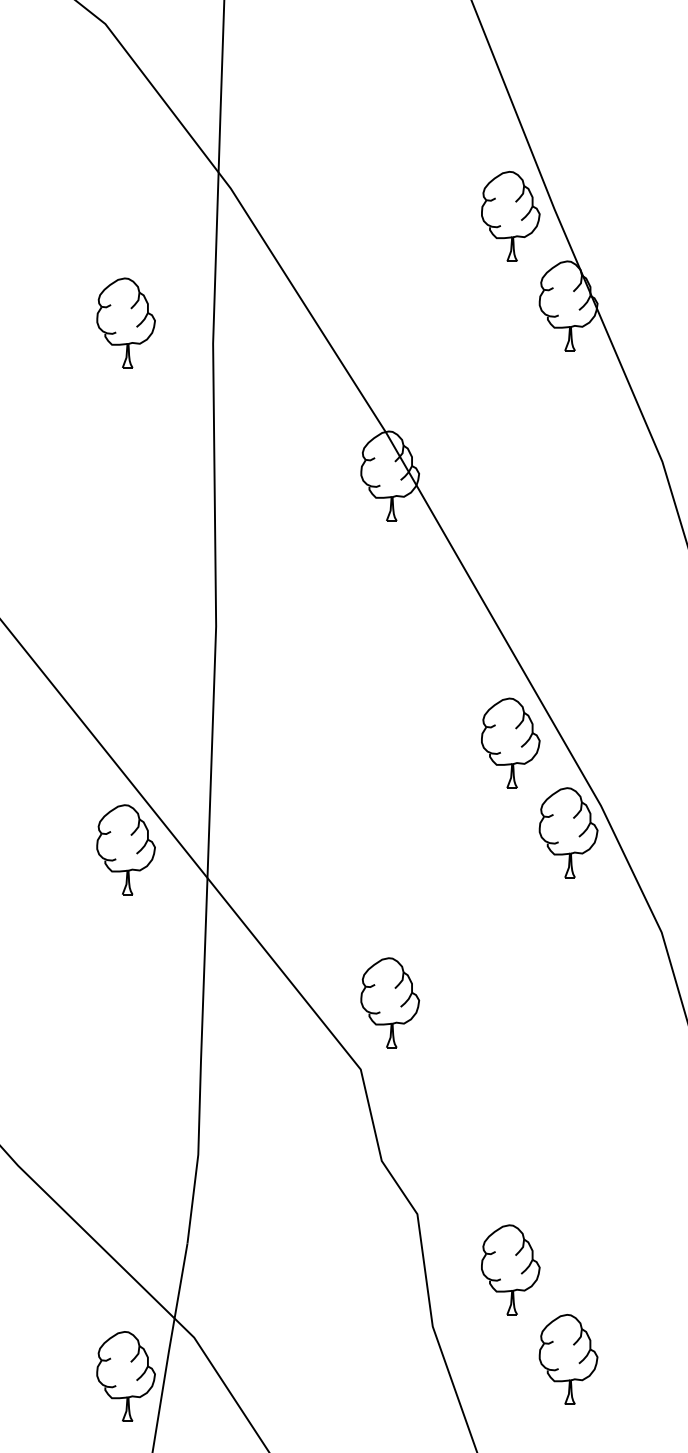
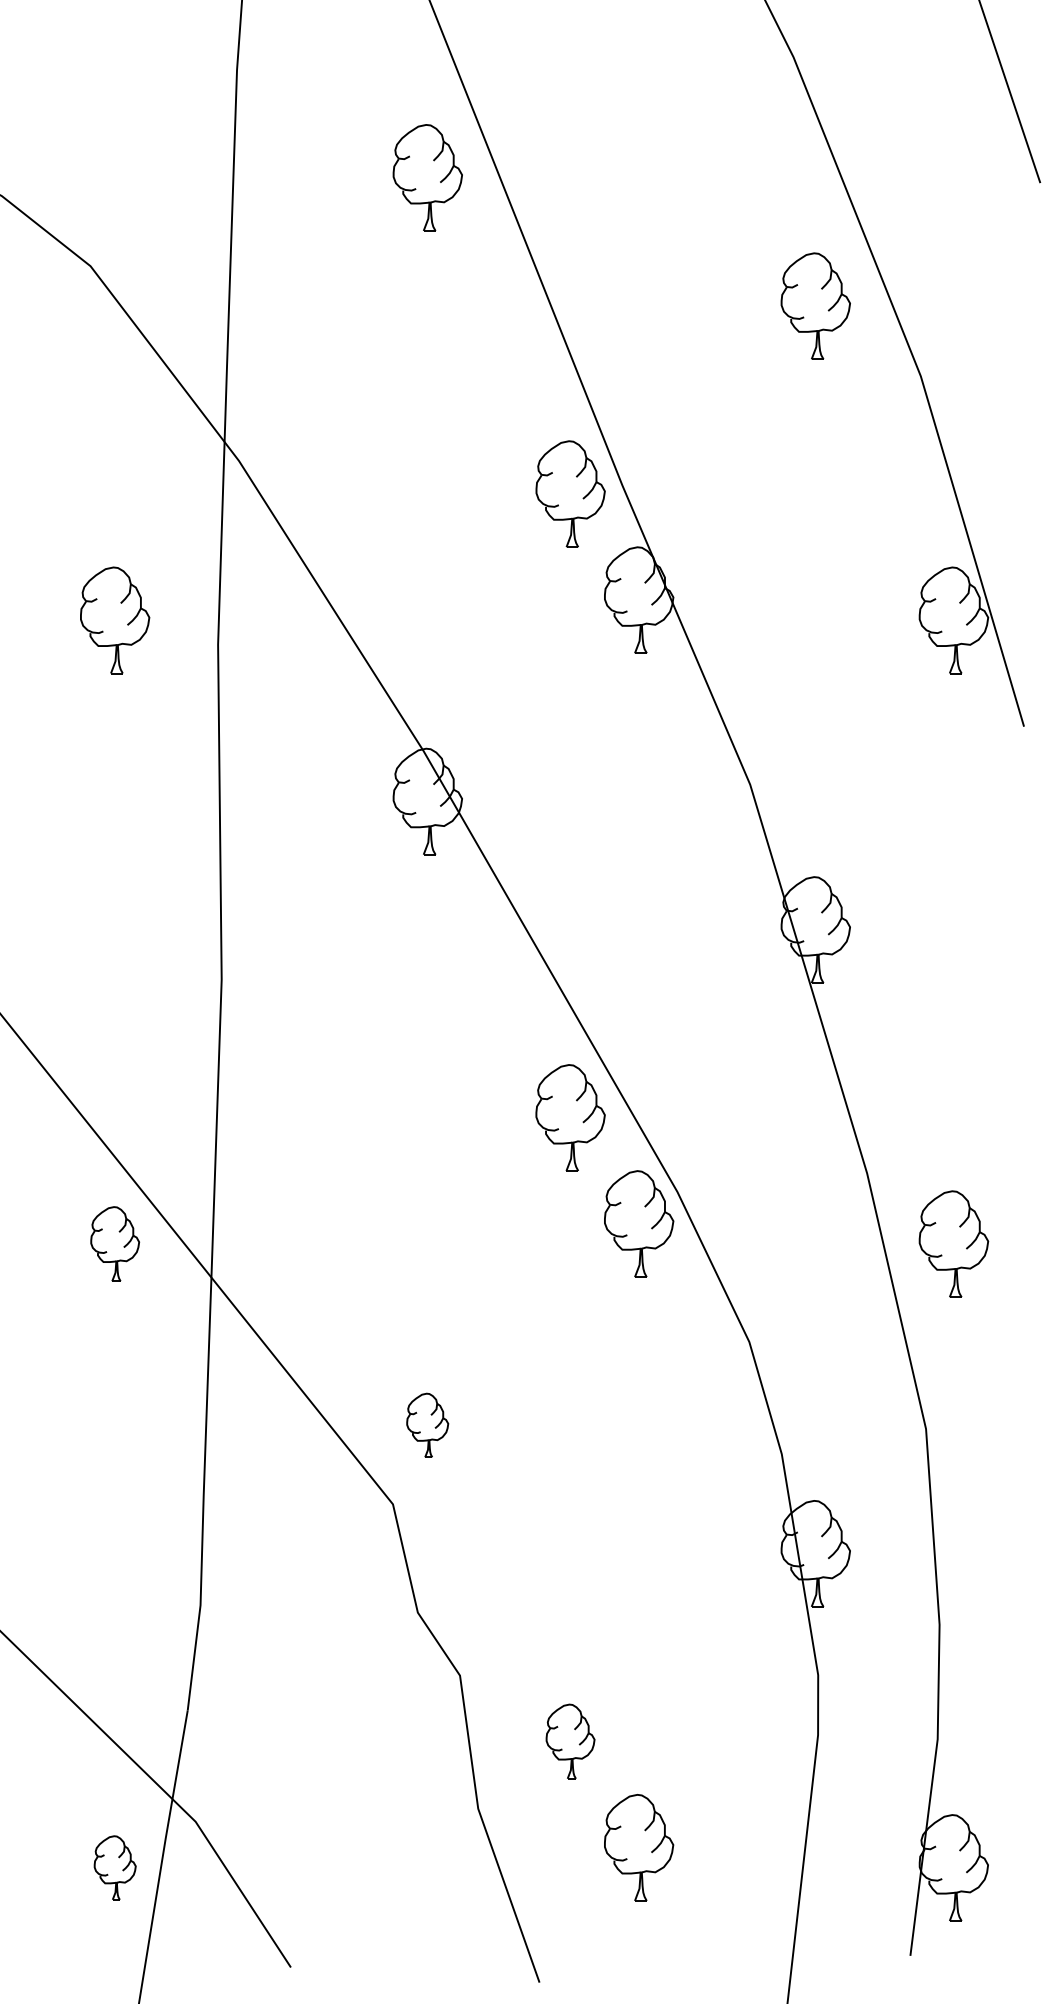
part: (126, 849) -> (115, 1243), size x0.7
part: (389, 1002) -> (427, 1425), size x0.6
part: (510, 1269) -> (570, 1741), size x0.7
part: (126, 1376) -> (115, 1867), size x0.6

